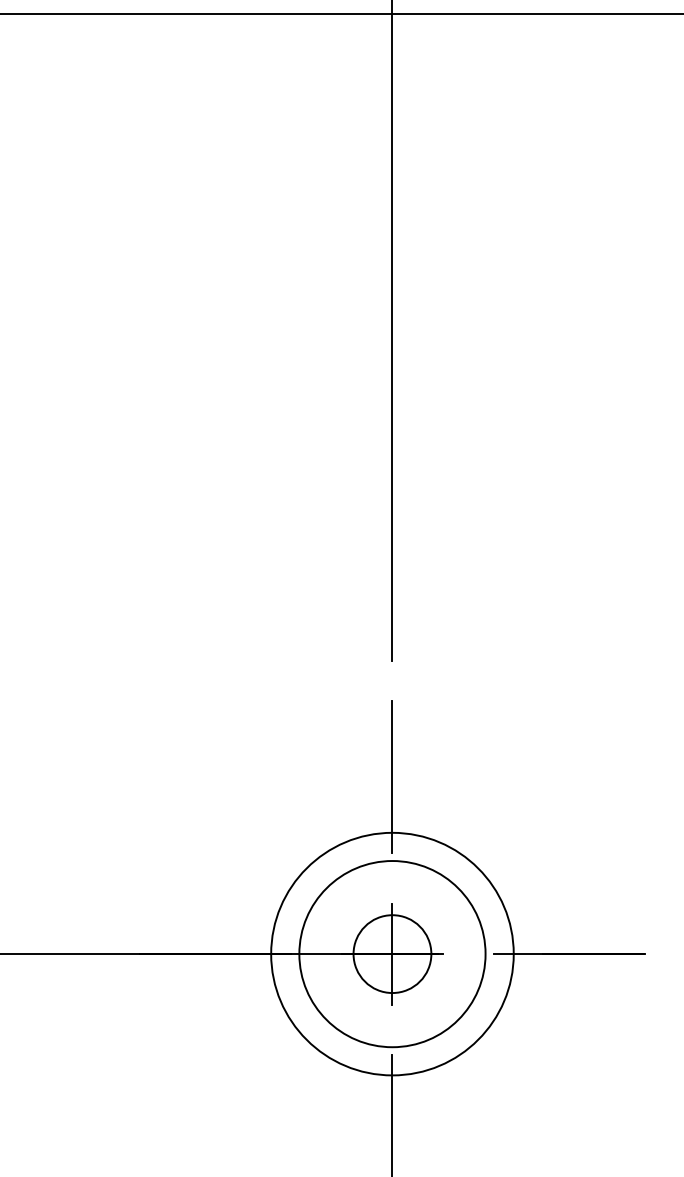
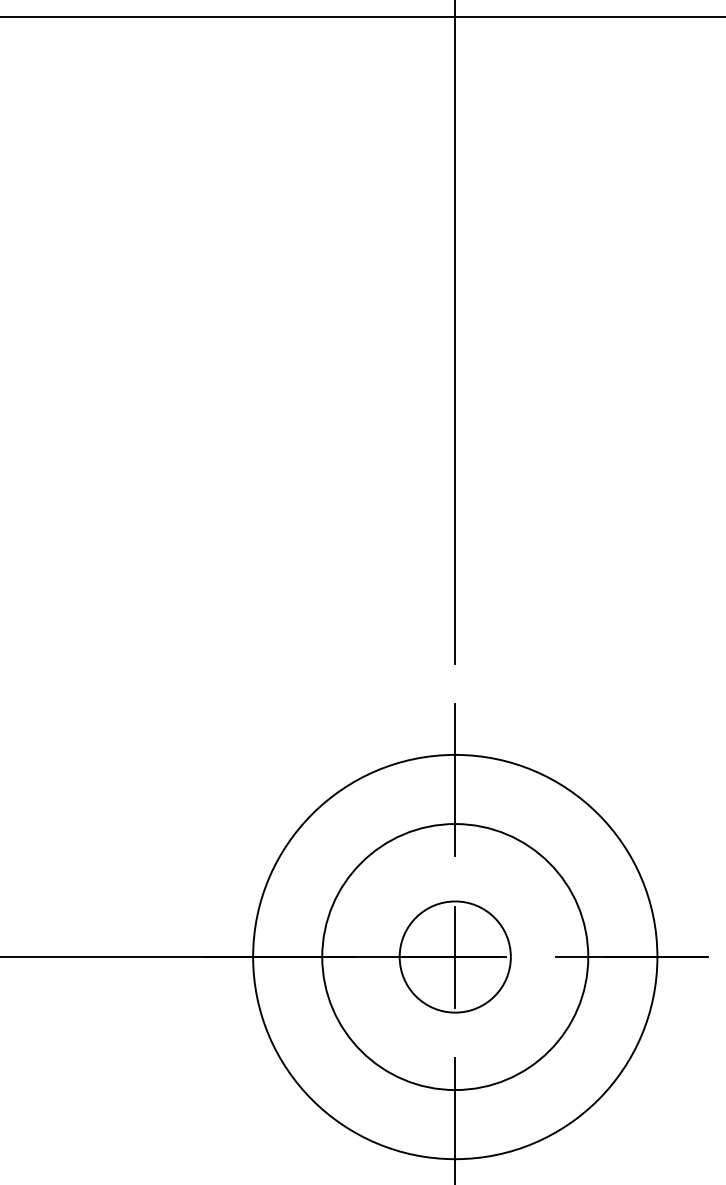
circle: (391, 953) -> (454, 956), size x1.43
circle: (392, 953) -> (455, 956), size x1.67
circle: (392, 954) -> (455, 957), size x1.43

